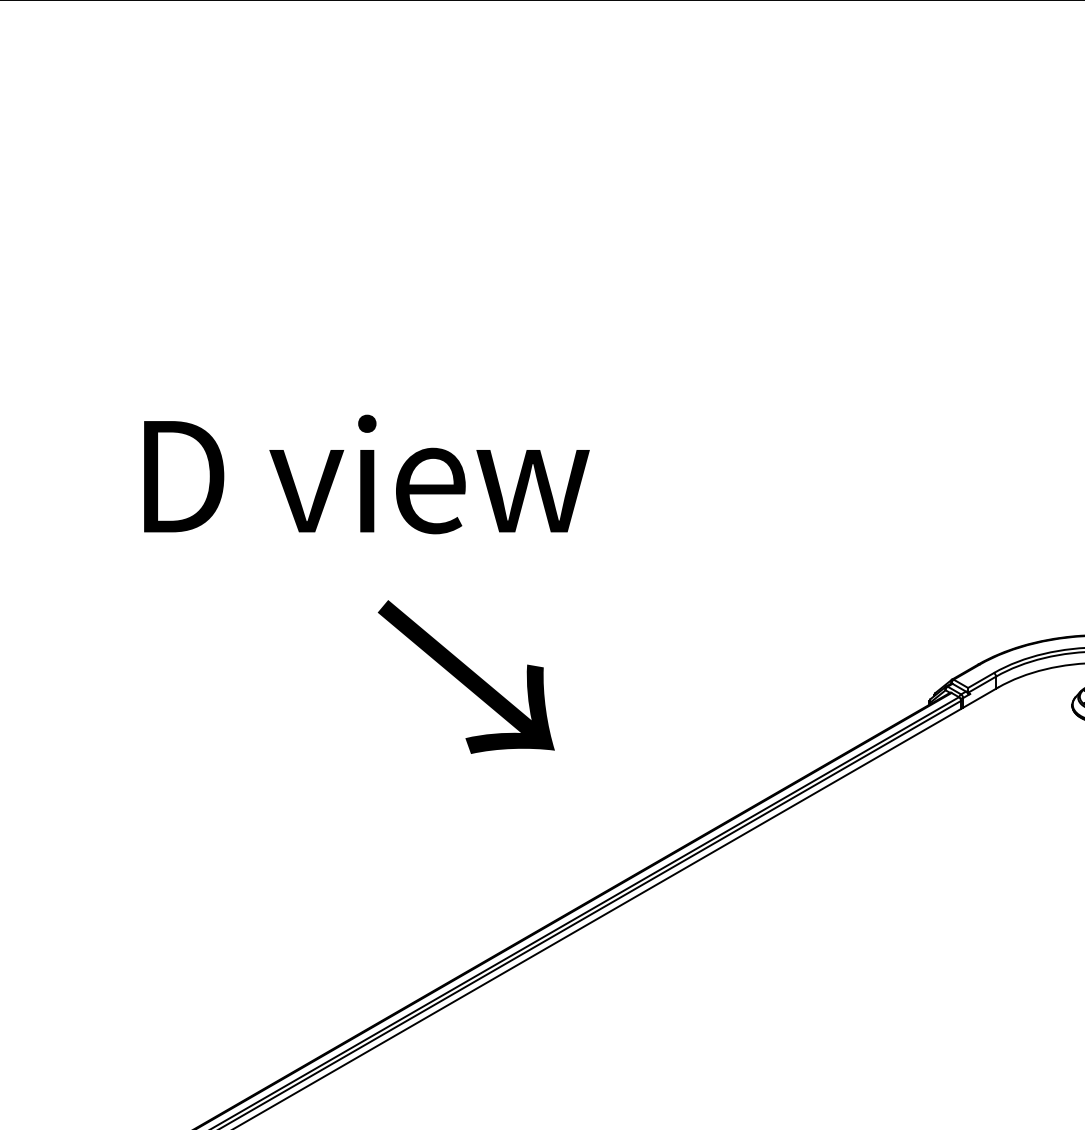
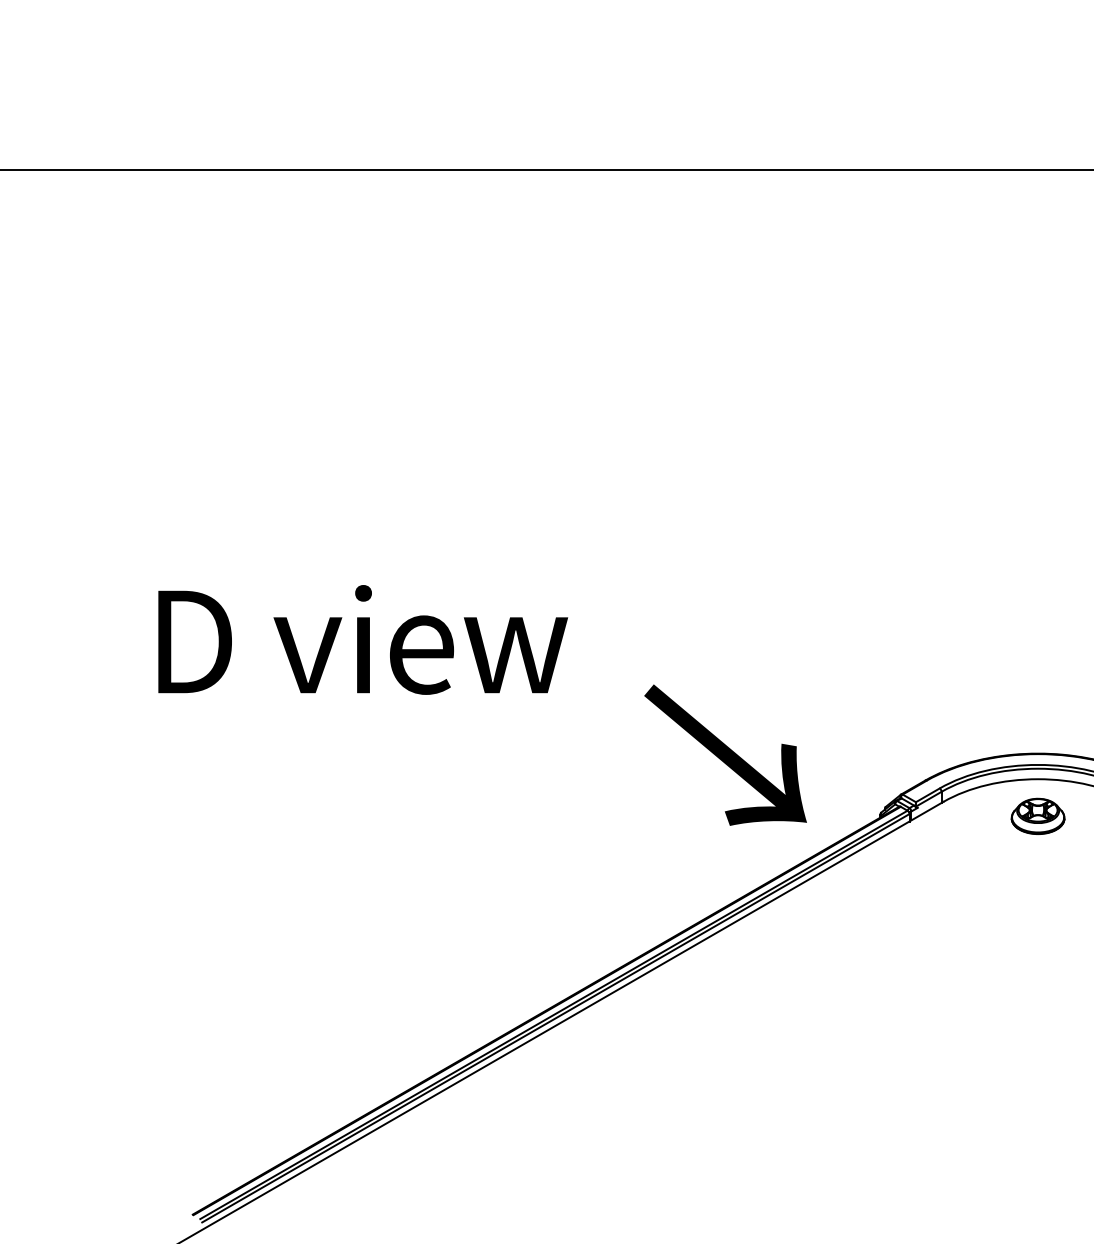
text: (367, 474) -> (363, 639), moved
text: (466, 676) -> (725, 754), moved

